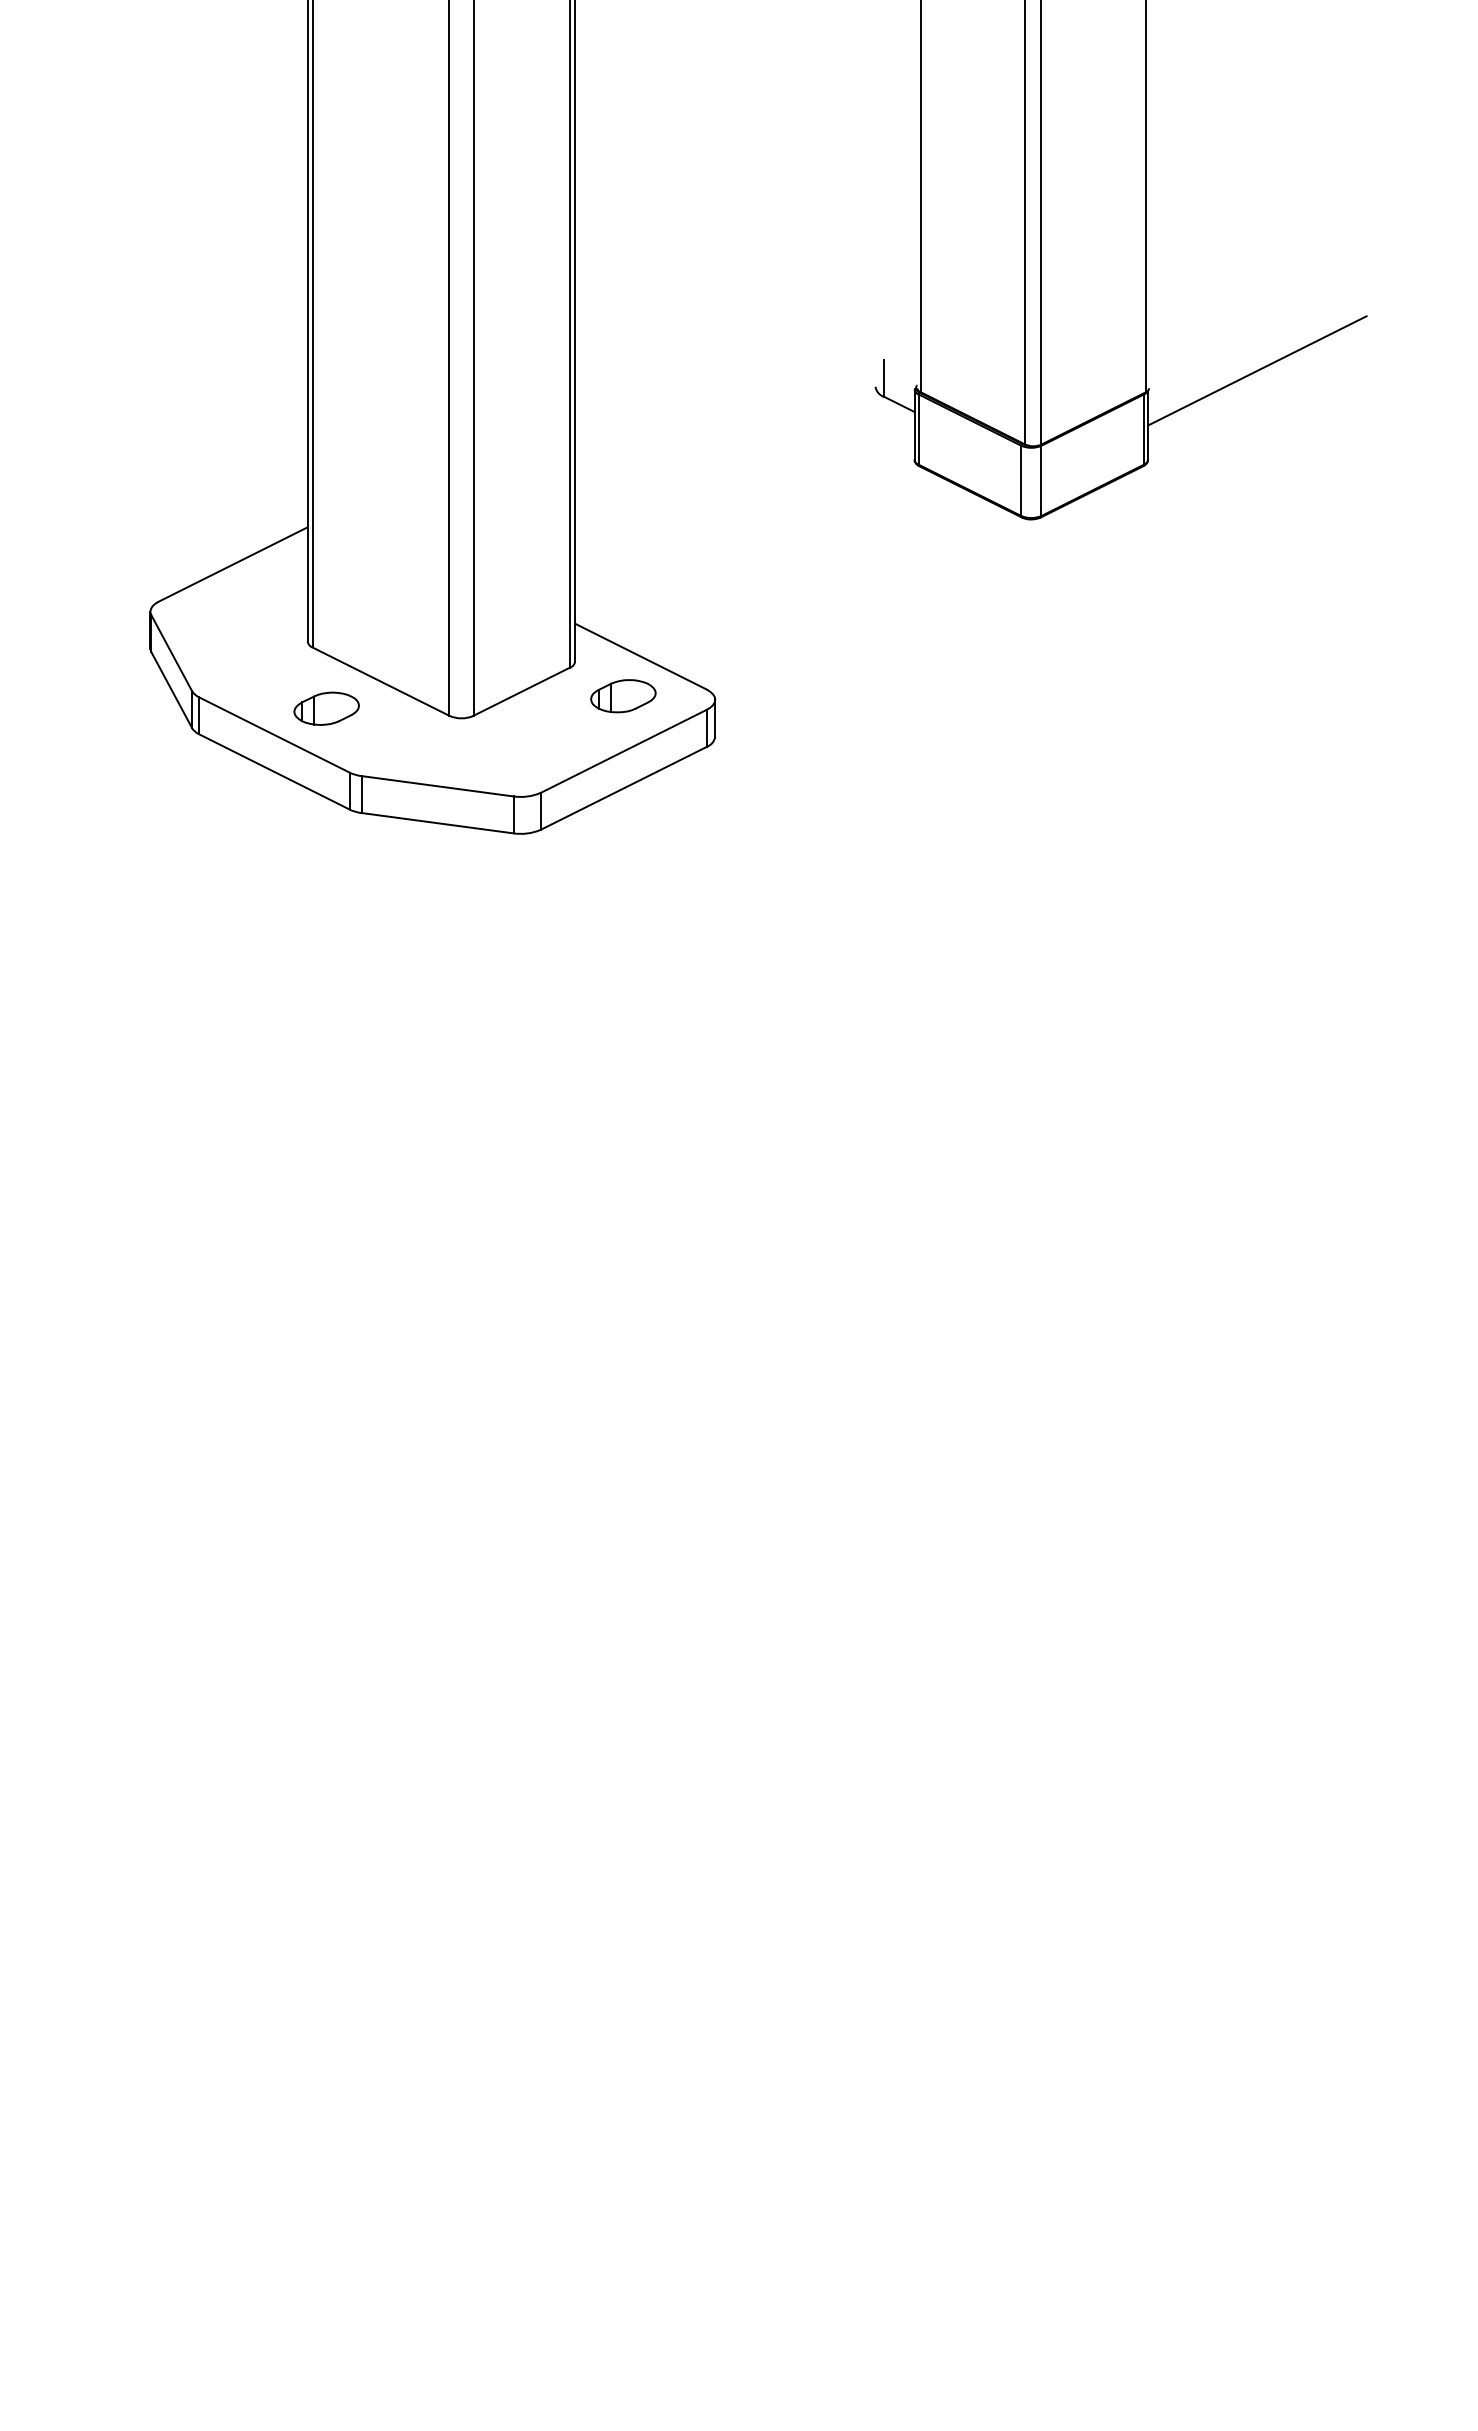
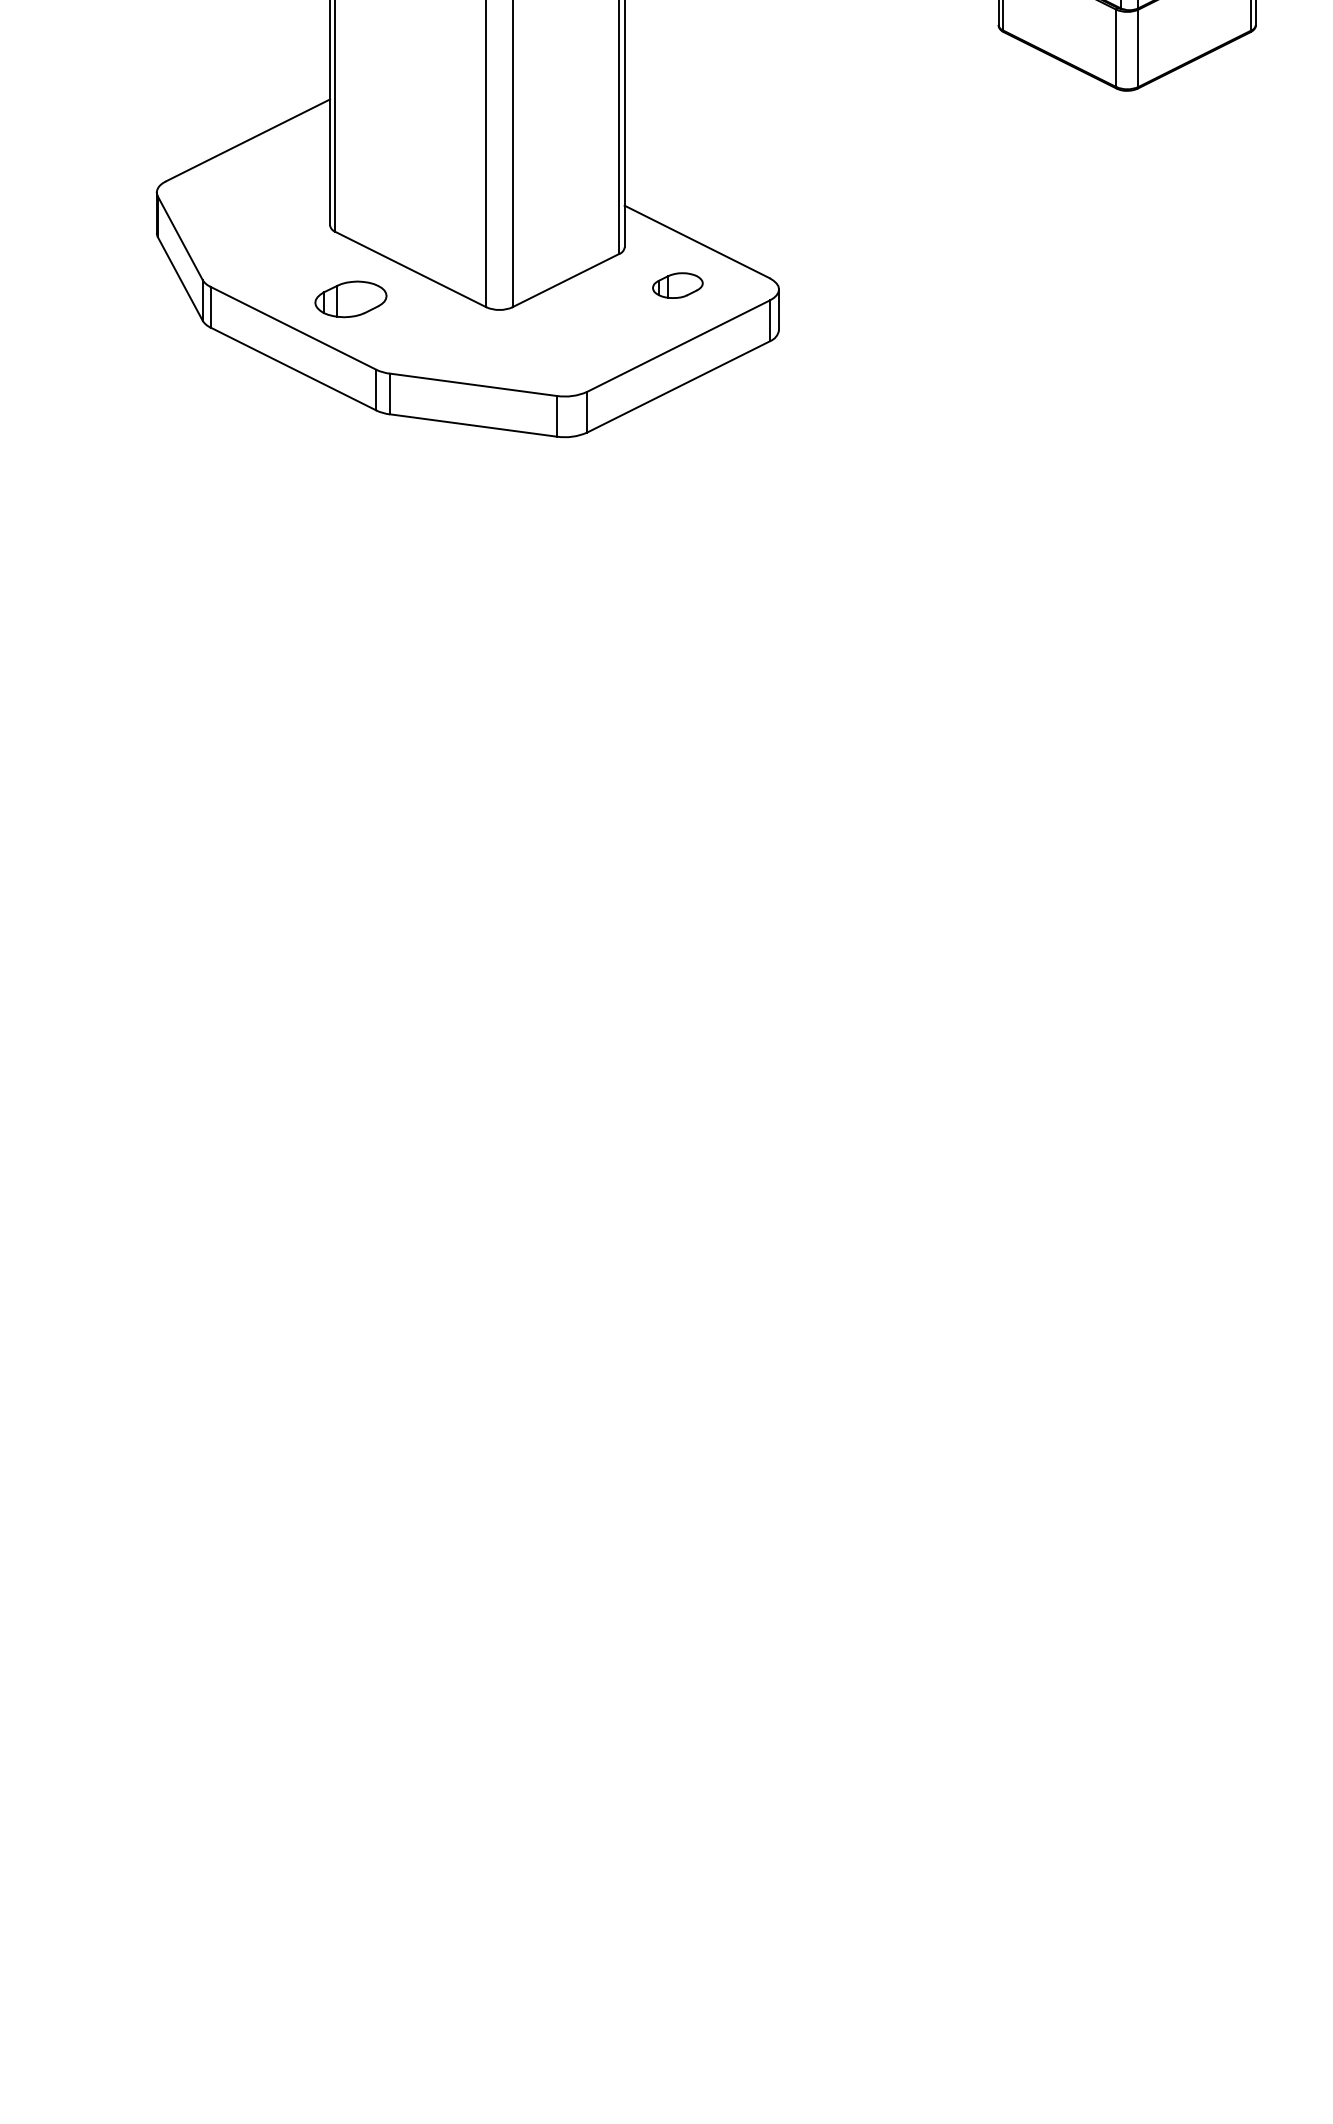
part: (623, 696) -> (677, 285), size x0.7

